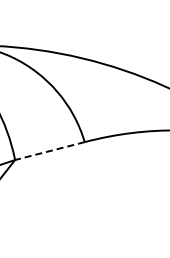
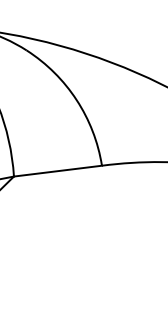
line: (49, 151) -> (57, 171), dashed -> solid

